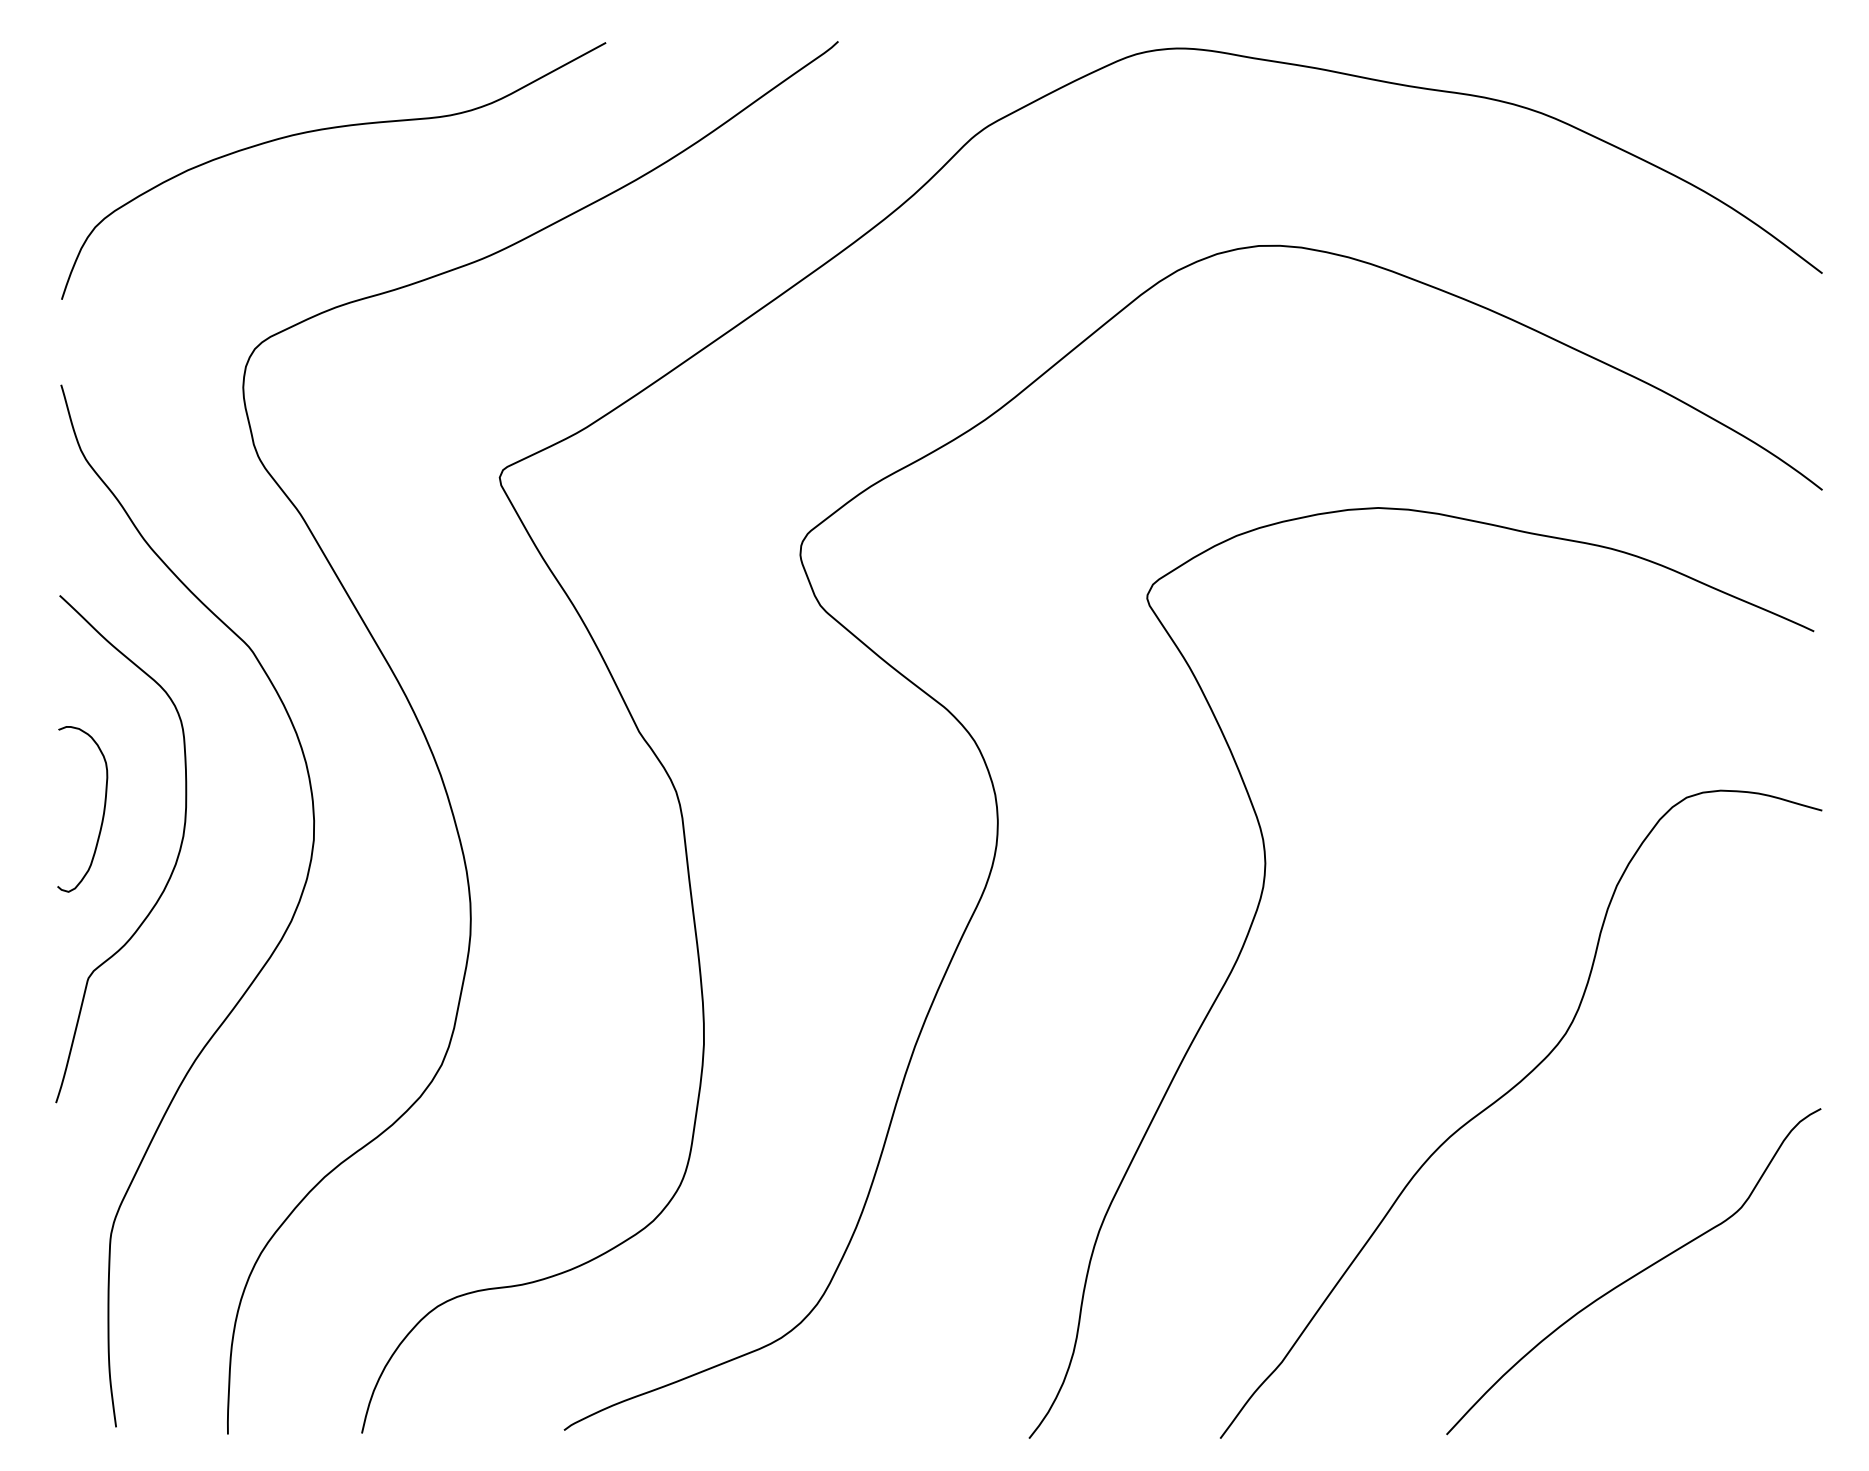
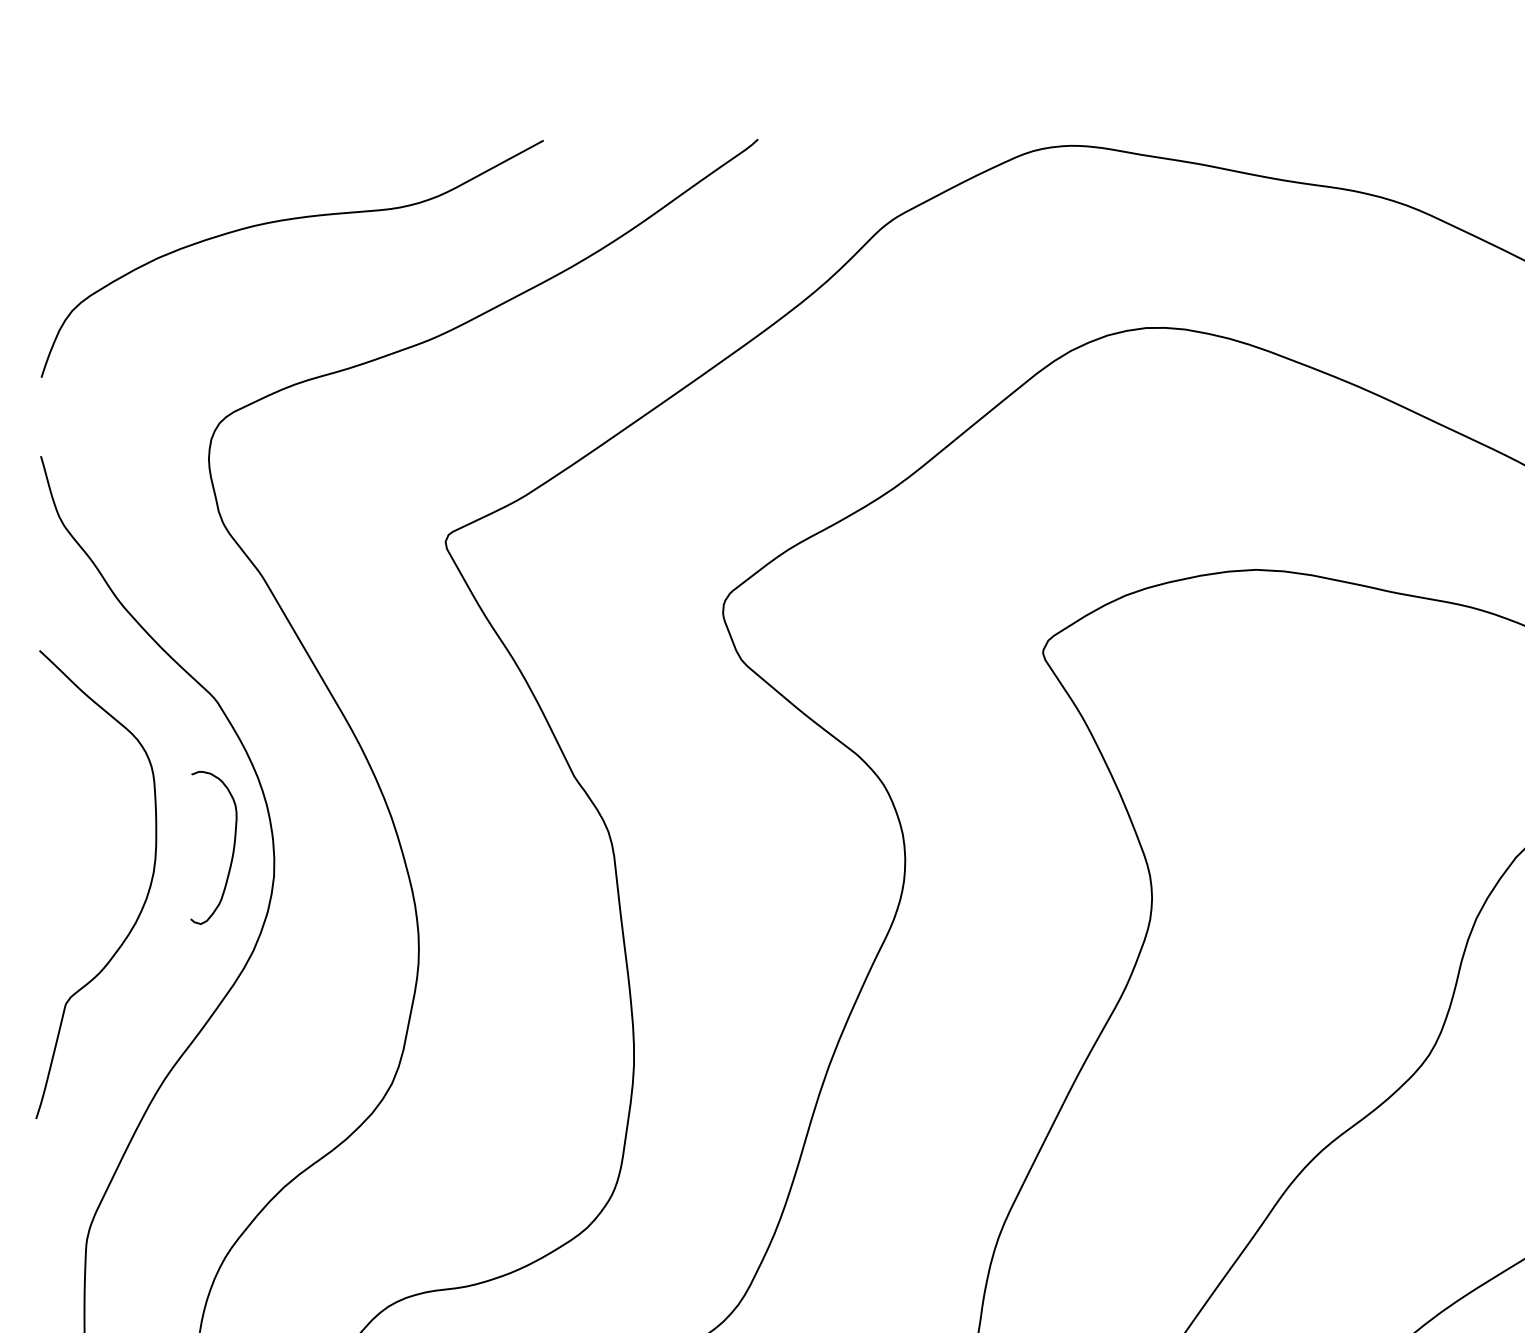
curve: (102, 814) -> (232, 852), moved

